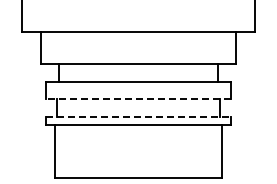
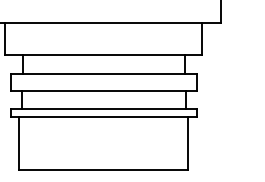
line: (137, 99) -> (102, 91), dashed -> solid
line: (138, 116) -> (103, 108), dashed -> solid

